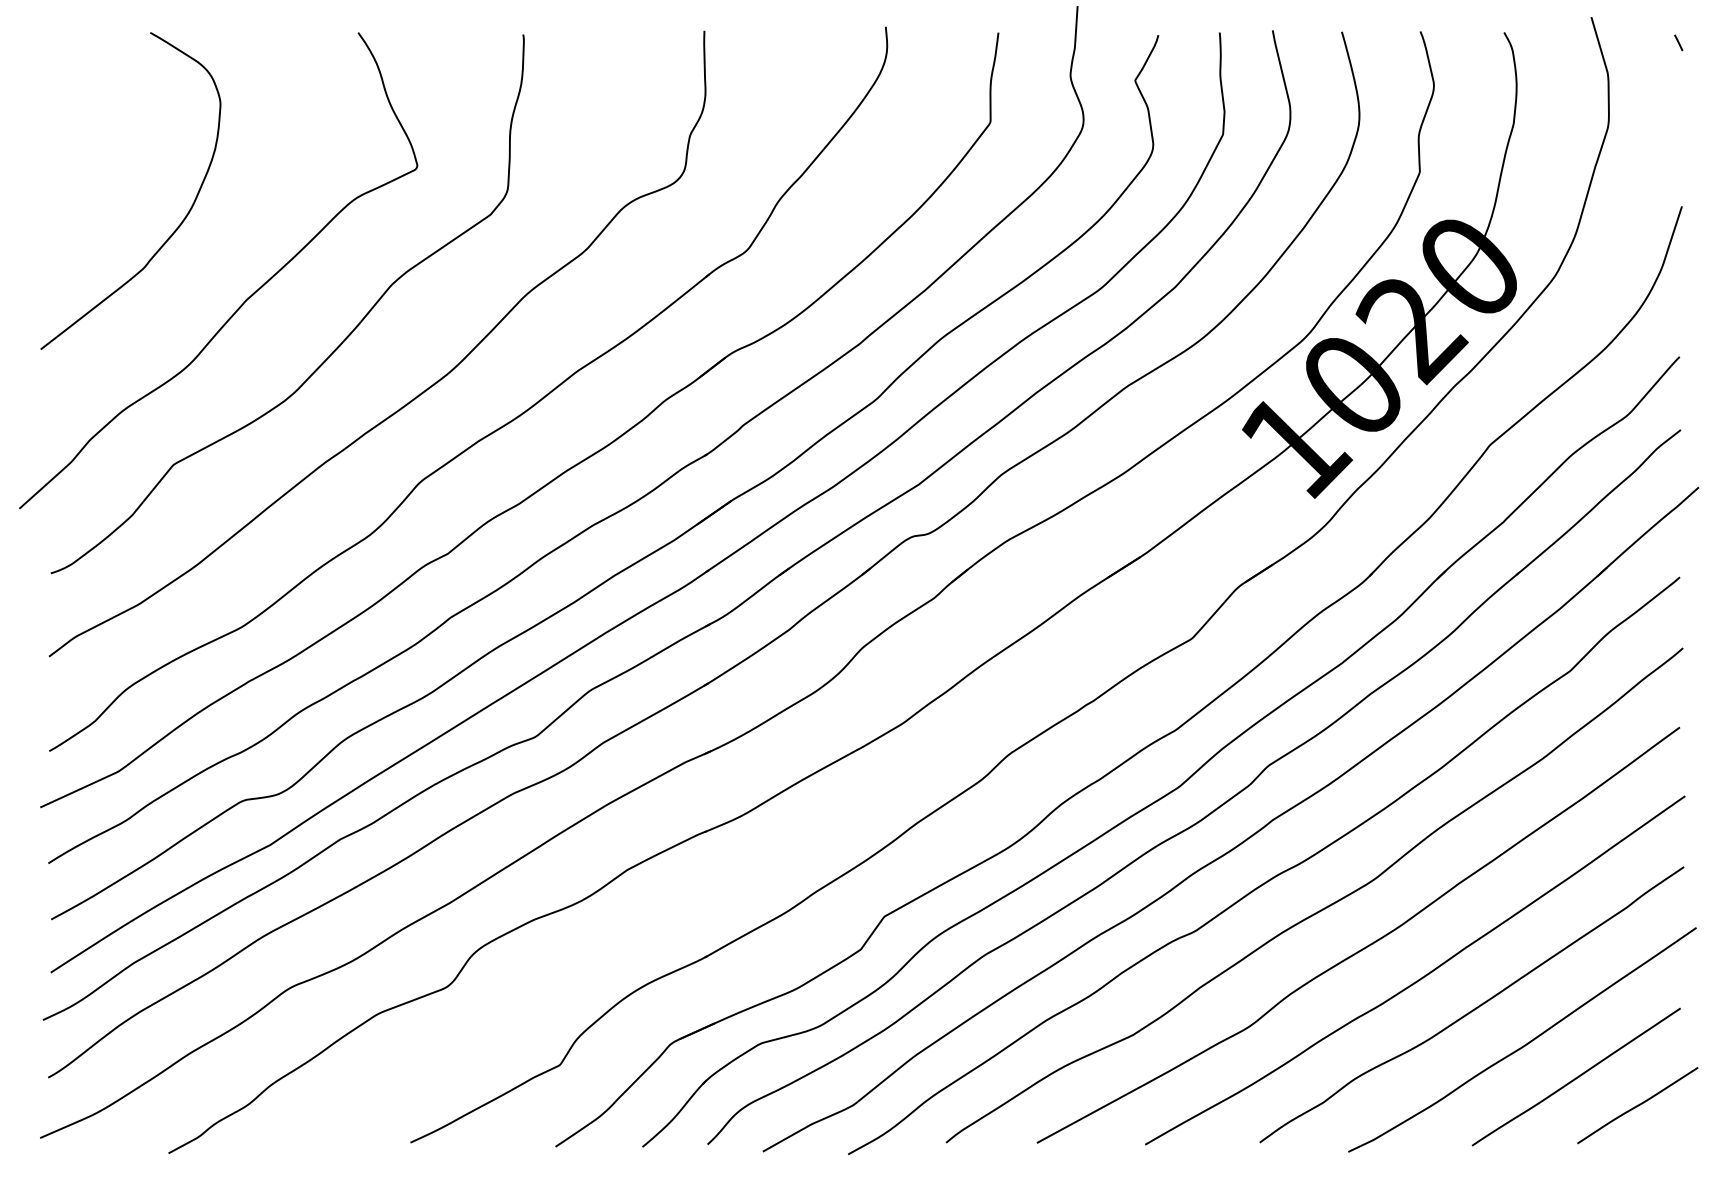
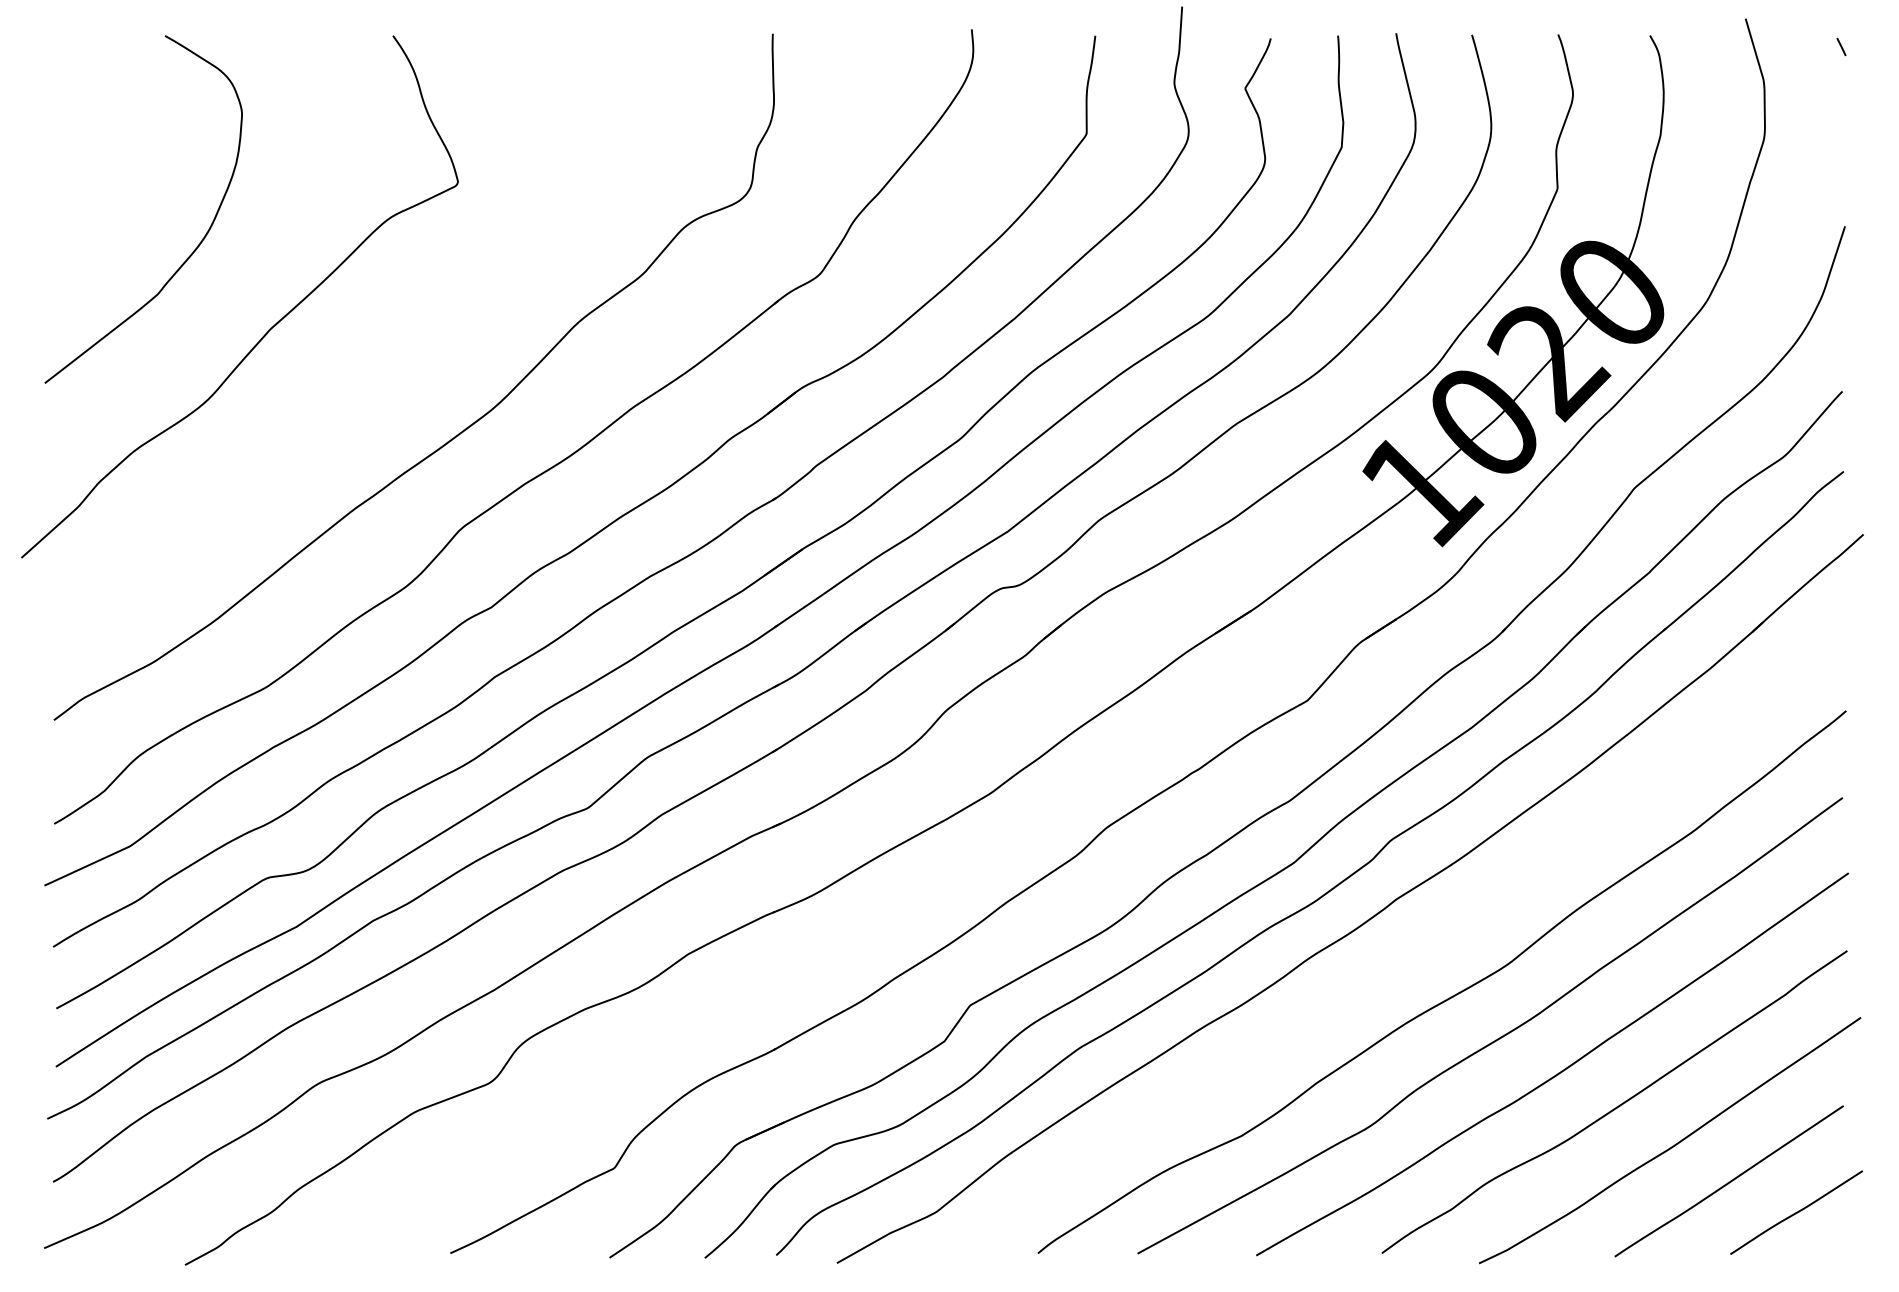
curve: (338, 345) -> (371, 378), removed
curve: (1270, 878) -> (1393, 963), removed

